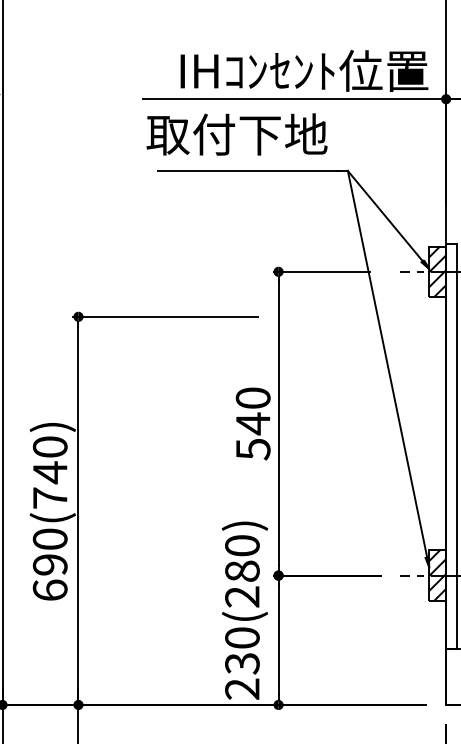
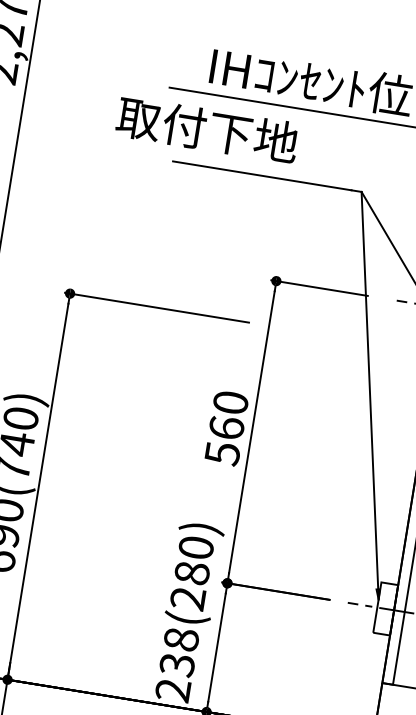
text: (236, 134) -> (206, 129), moved
text: (252, 423) -> (226, 427), 540 -> 560
hatch: (437, 575) -> (385, 608), removed
text: (242, 637) -> (181, 639), 230(280) -> 238(280)

